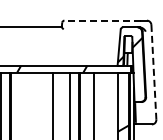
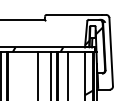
line: (102, 20) -> (74, 14), dashed -> solid
line: (153, 72) -> (110, 52), dashed -> solid

